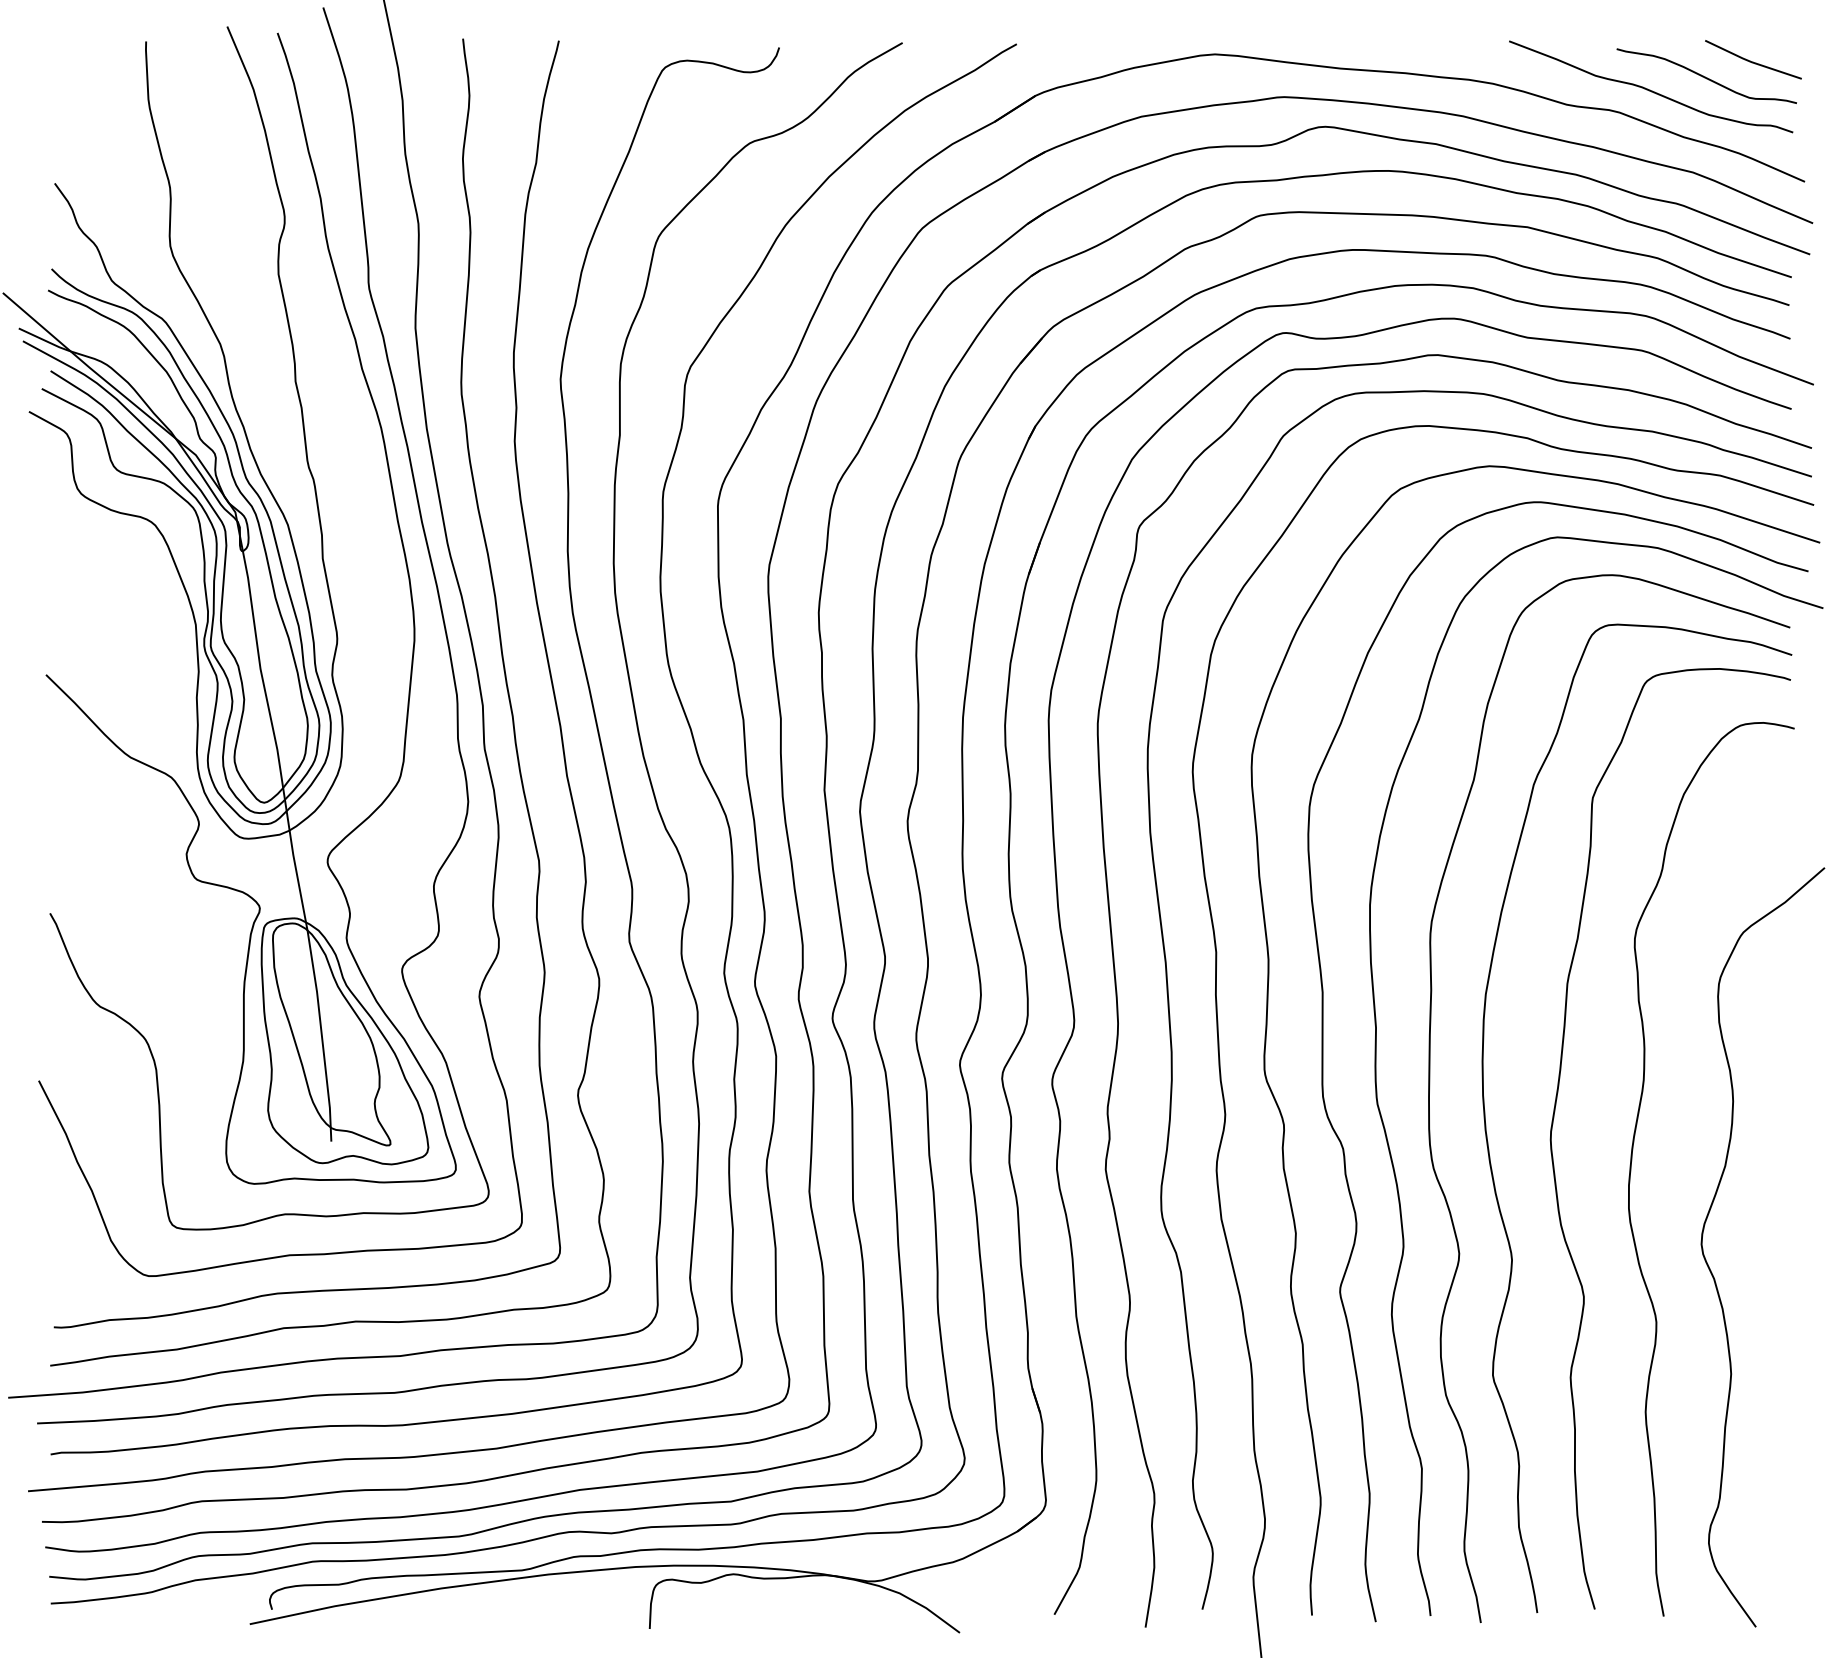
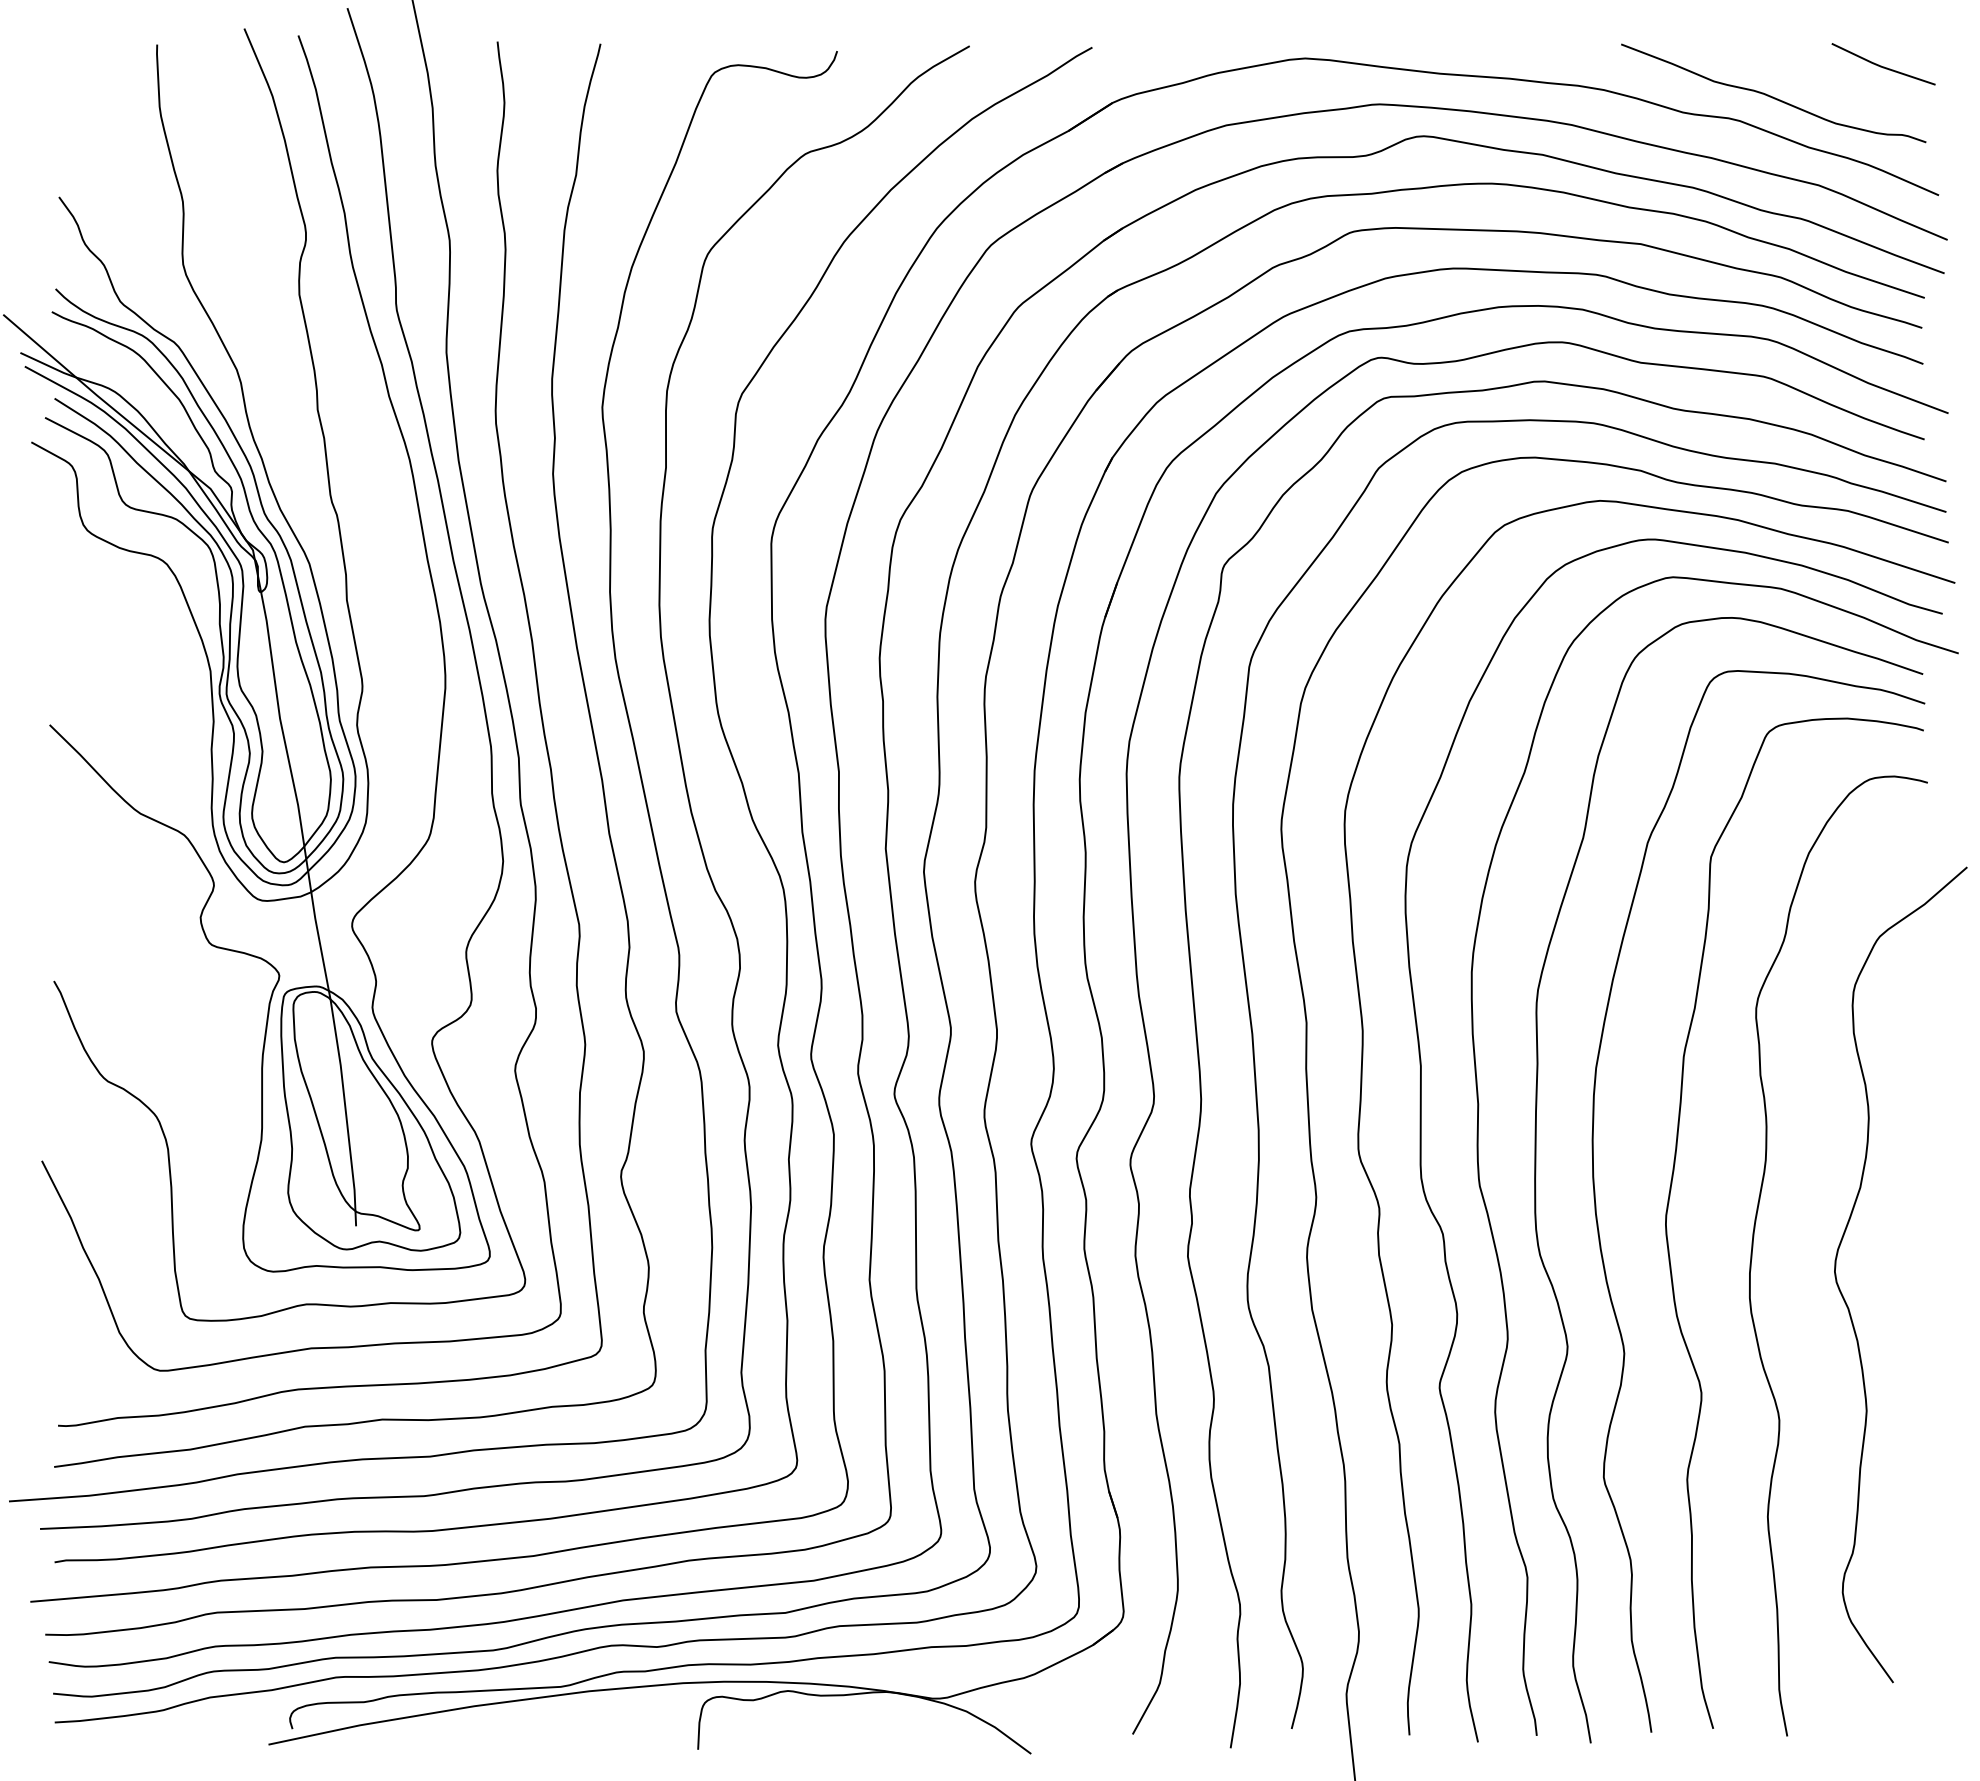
curve: (1705, 76) -> (1832, 82), removed
curve: (1711, 1270) -> (1845, 1299), moved

